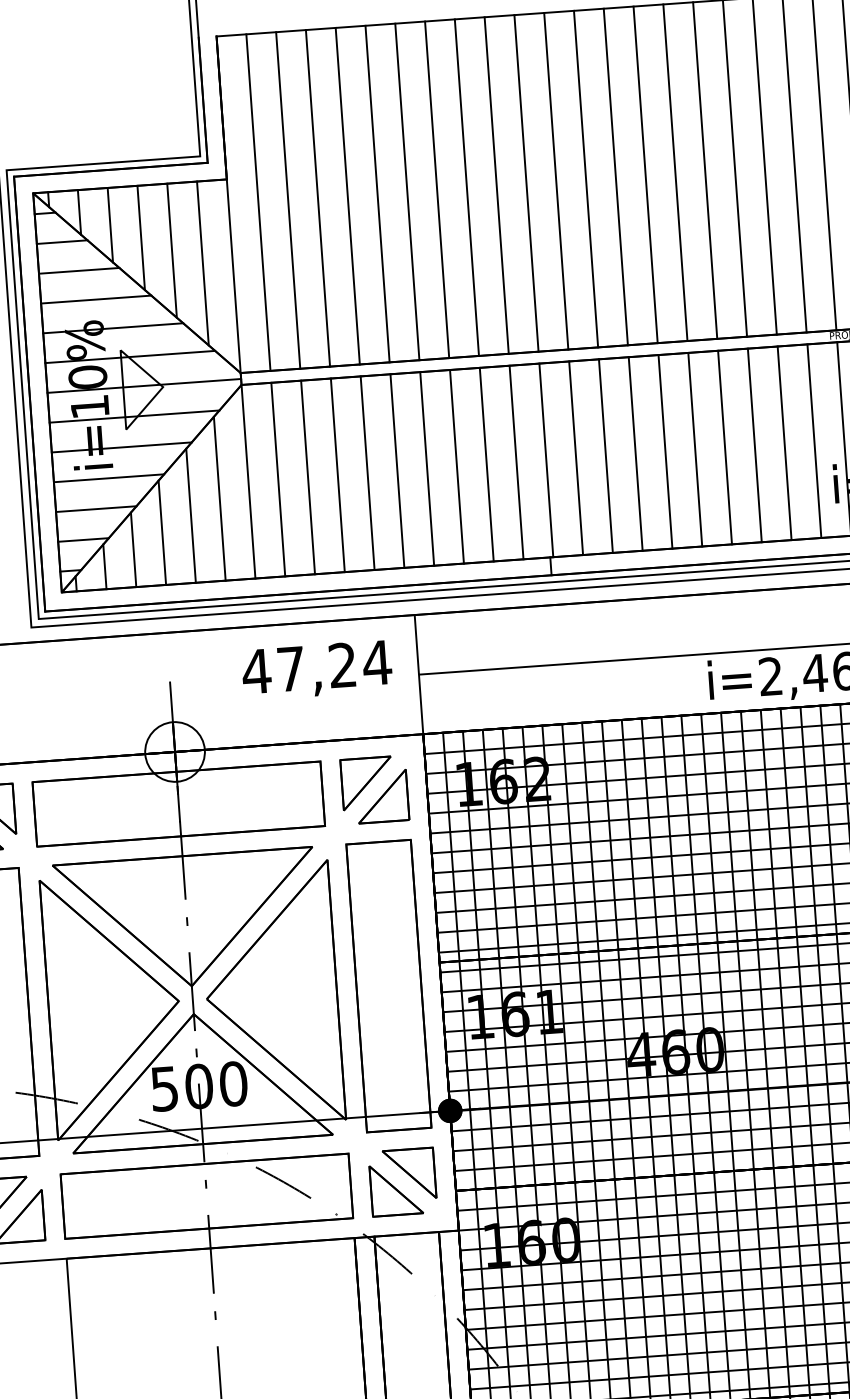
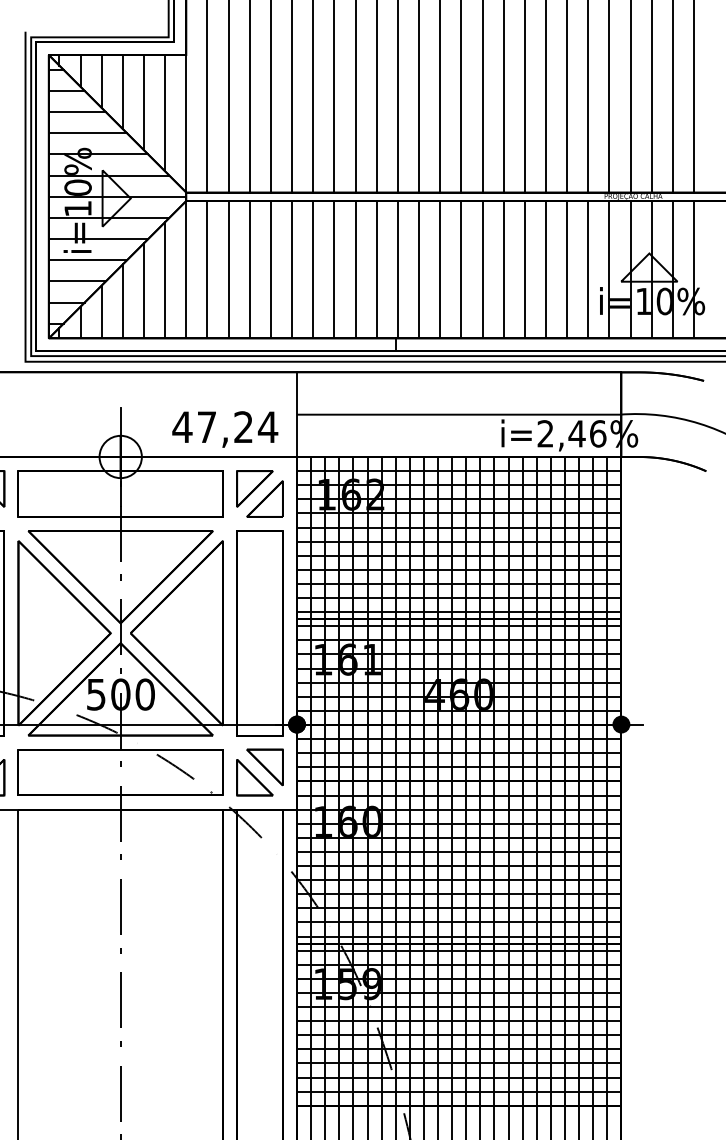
text: (317, 670) -> (225, 429), moved

